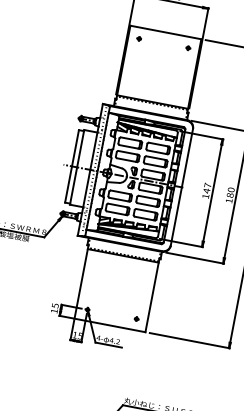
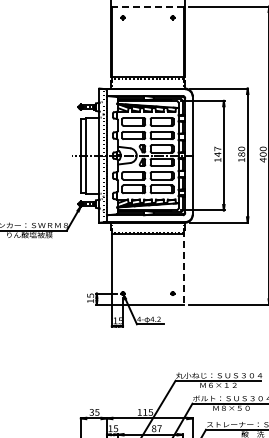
line: (165, 32) -> (147, 6), solid -> dashed
line: (152, 296) -> (184, 268), solid -> dashed

